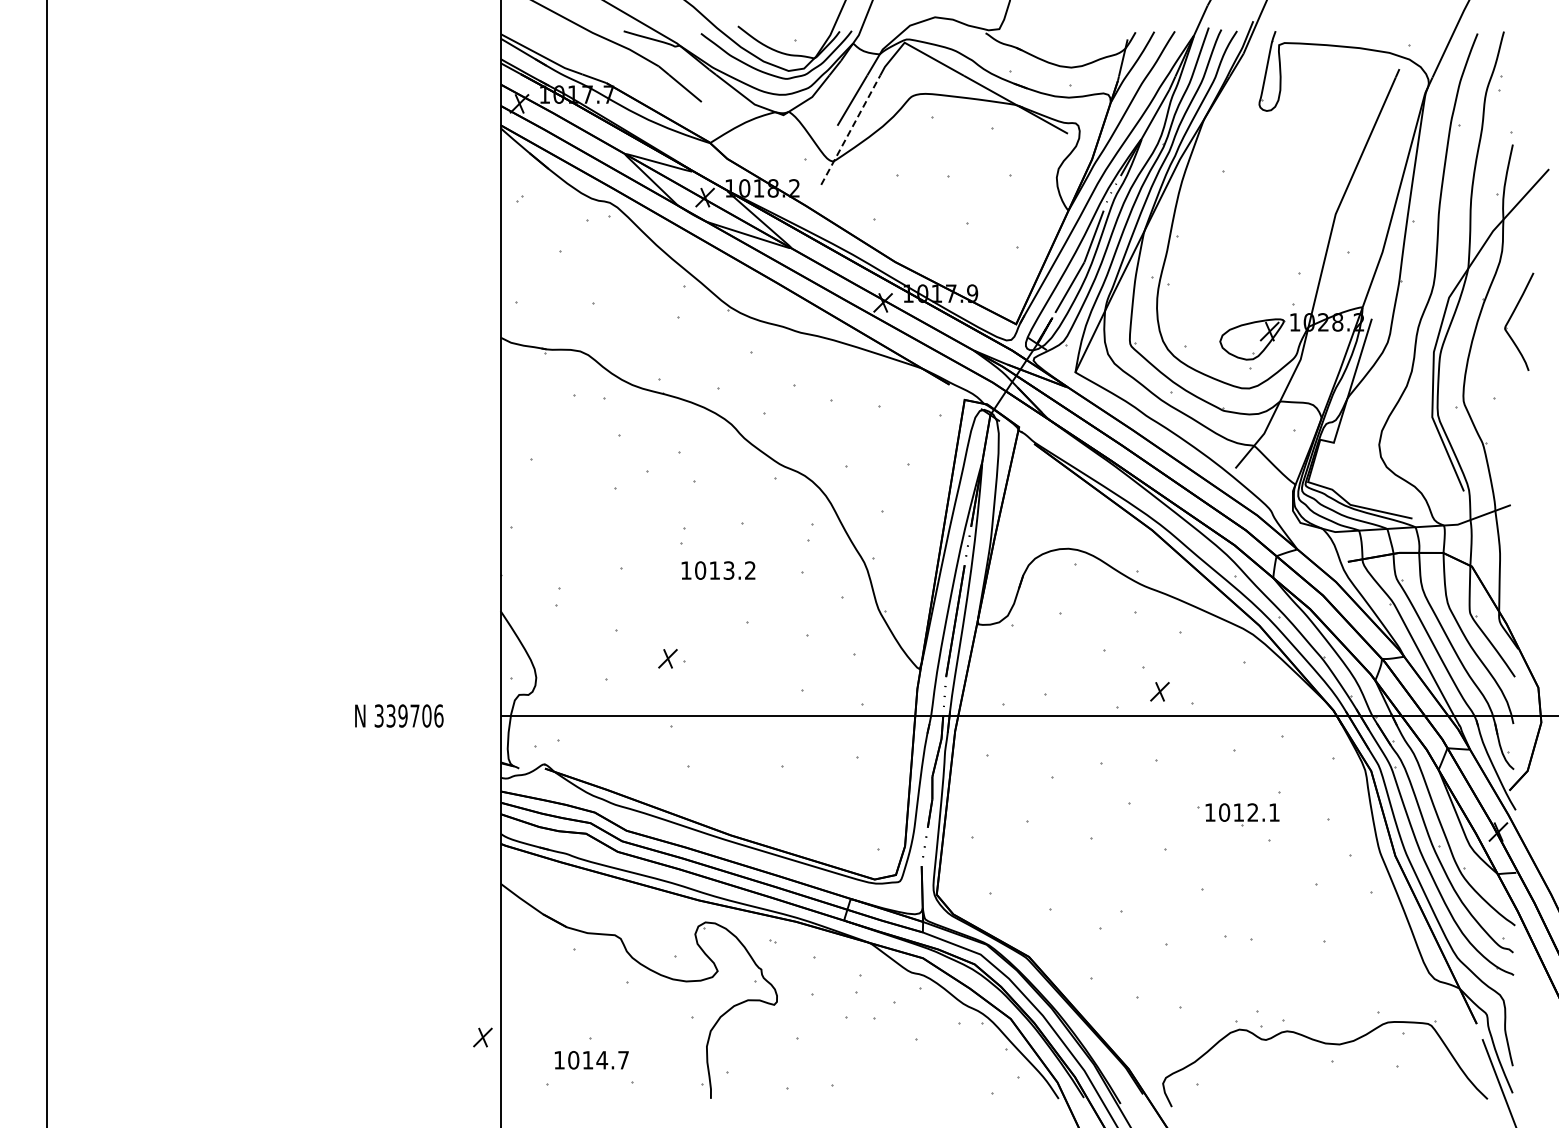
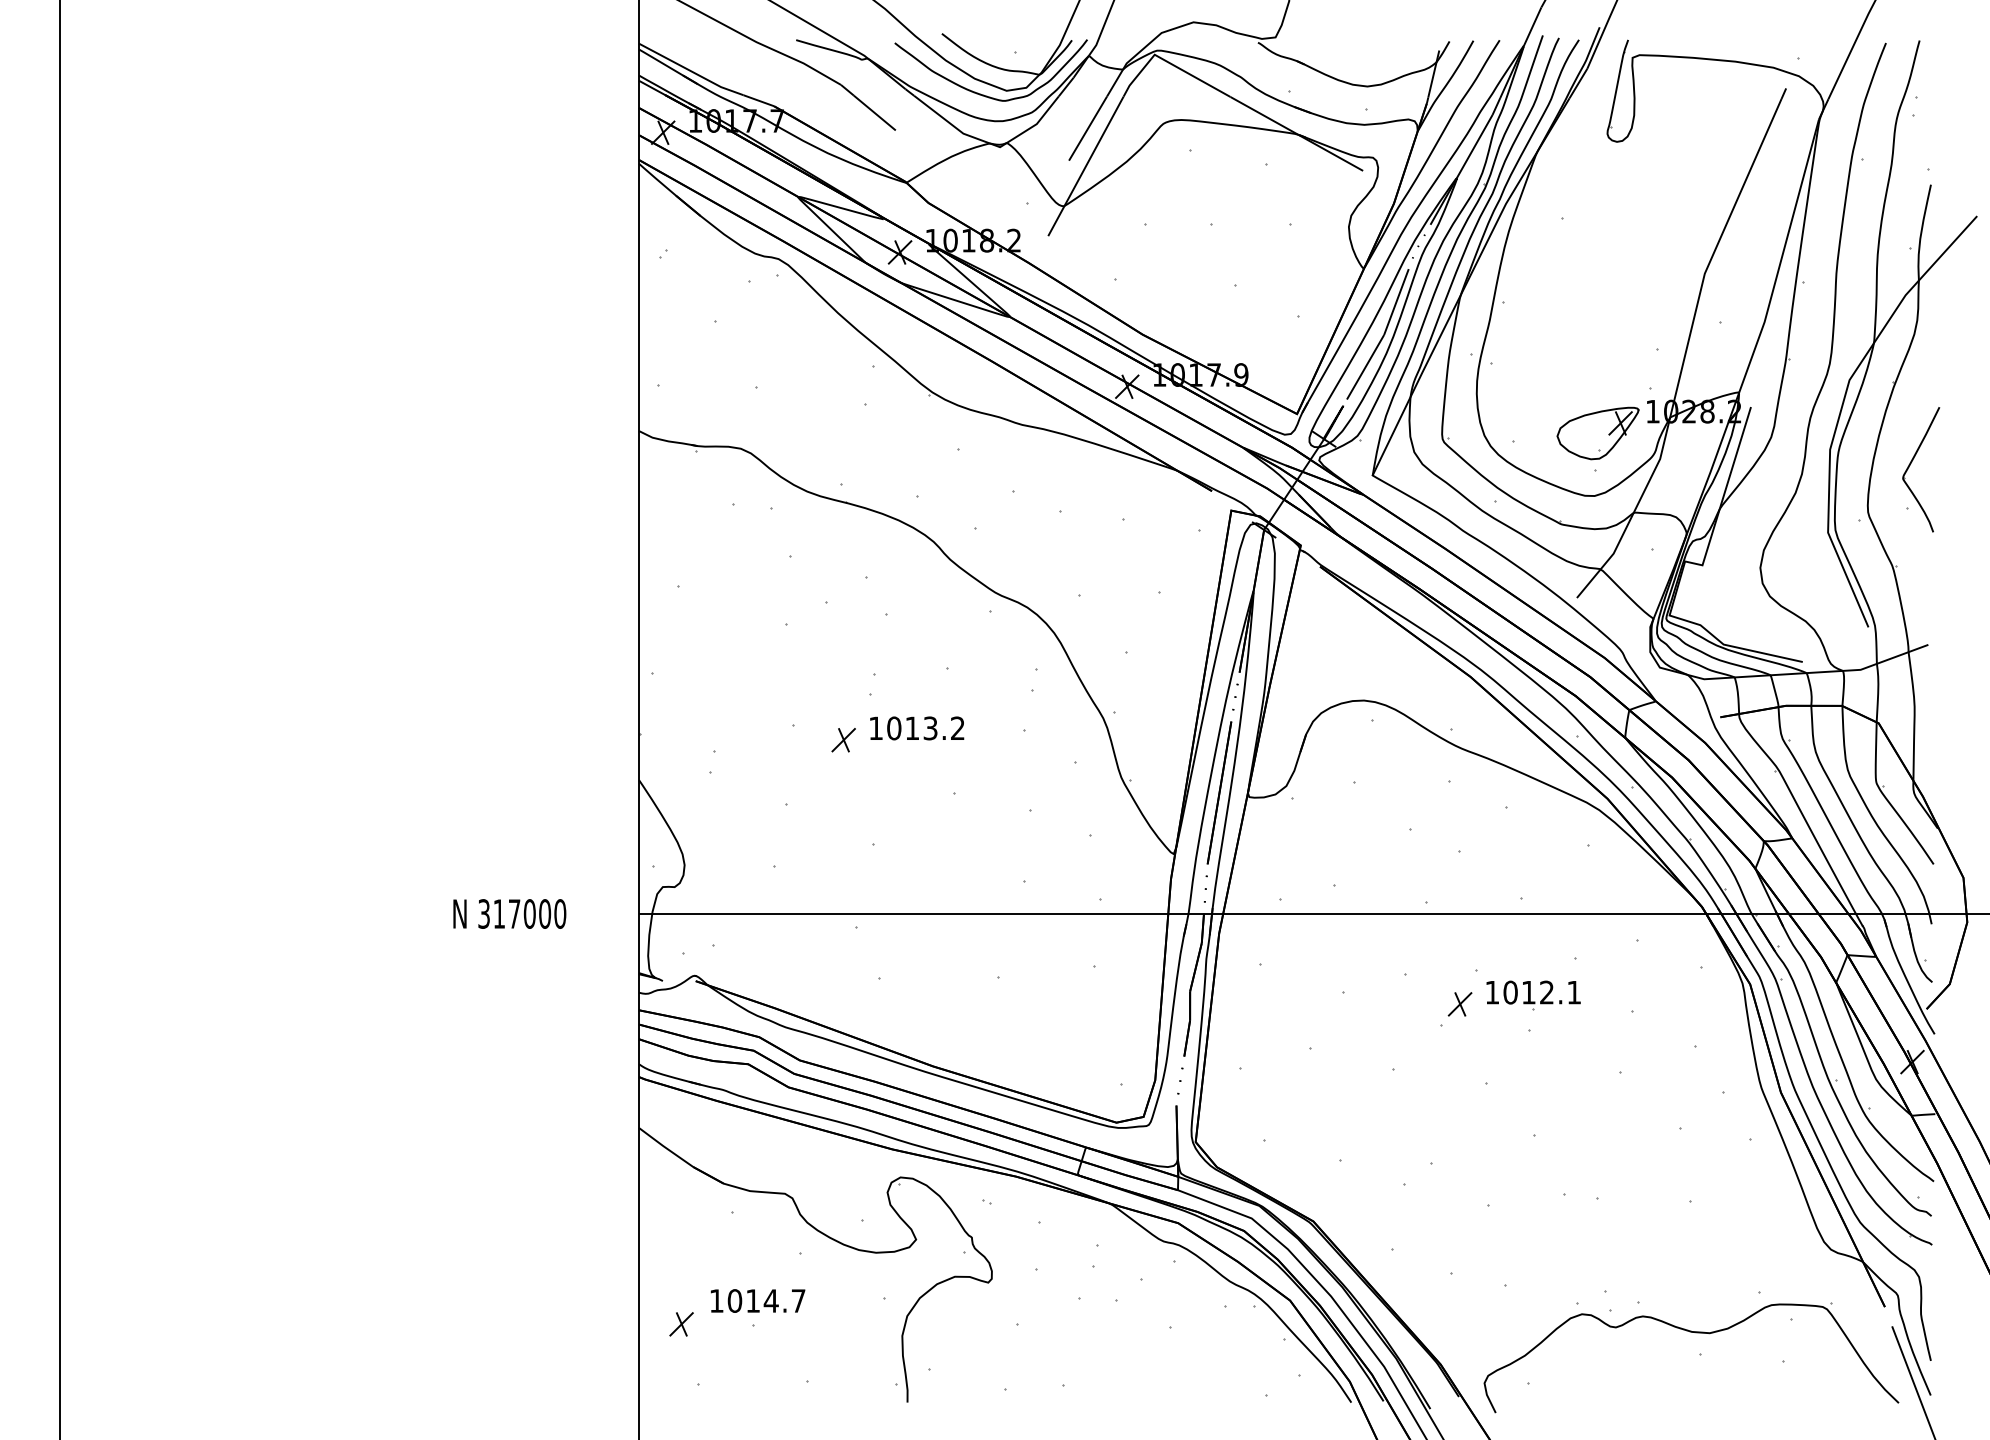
line: (851, 129) -> (1086, 165), dashed -> solid
part: (1511, 318) -> (1911, 465), moved
part: (667, 658) -> (843, 739), moved
part: (1159, 691) -> (1459, 1003), moved
text: (414, 715) -> (529, 913), 339706 -> 317000
part: (1242, 814) -> (1533, 995), moved
part: (482, 1037) -> (681, 1324), moved
text: (591, 1060) -> (757, 1301), moved

